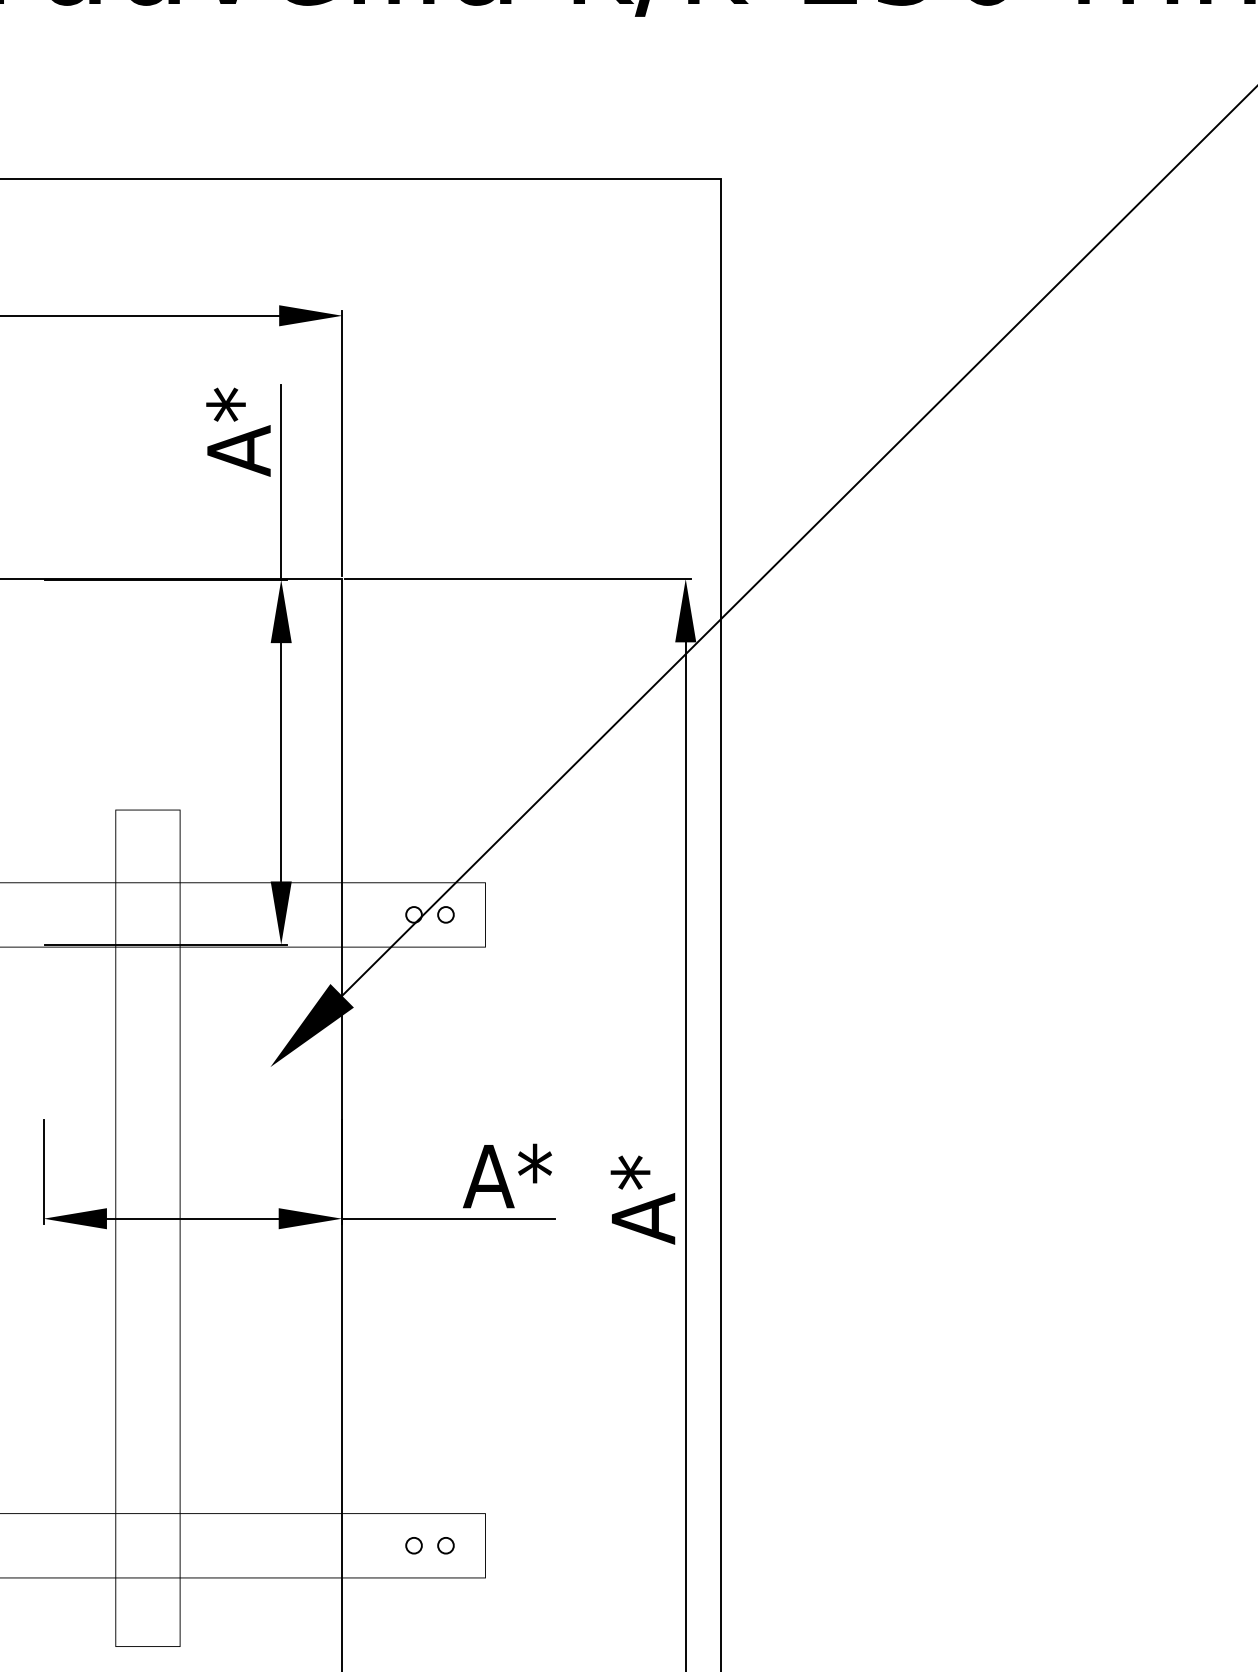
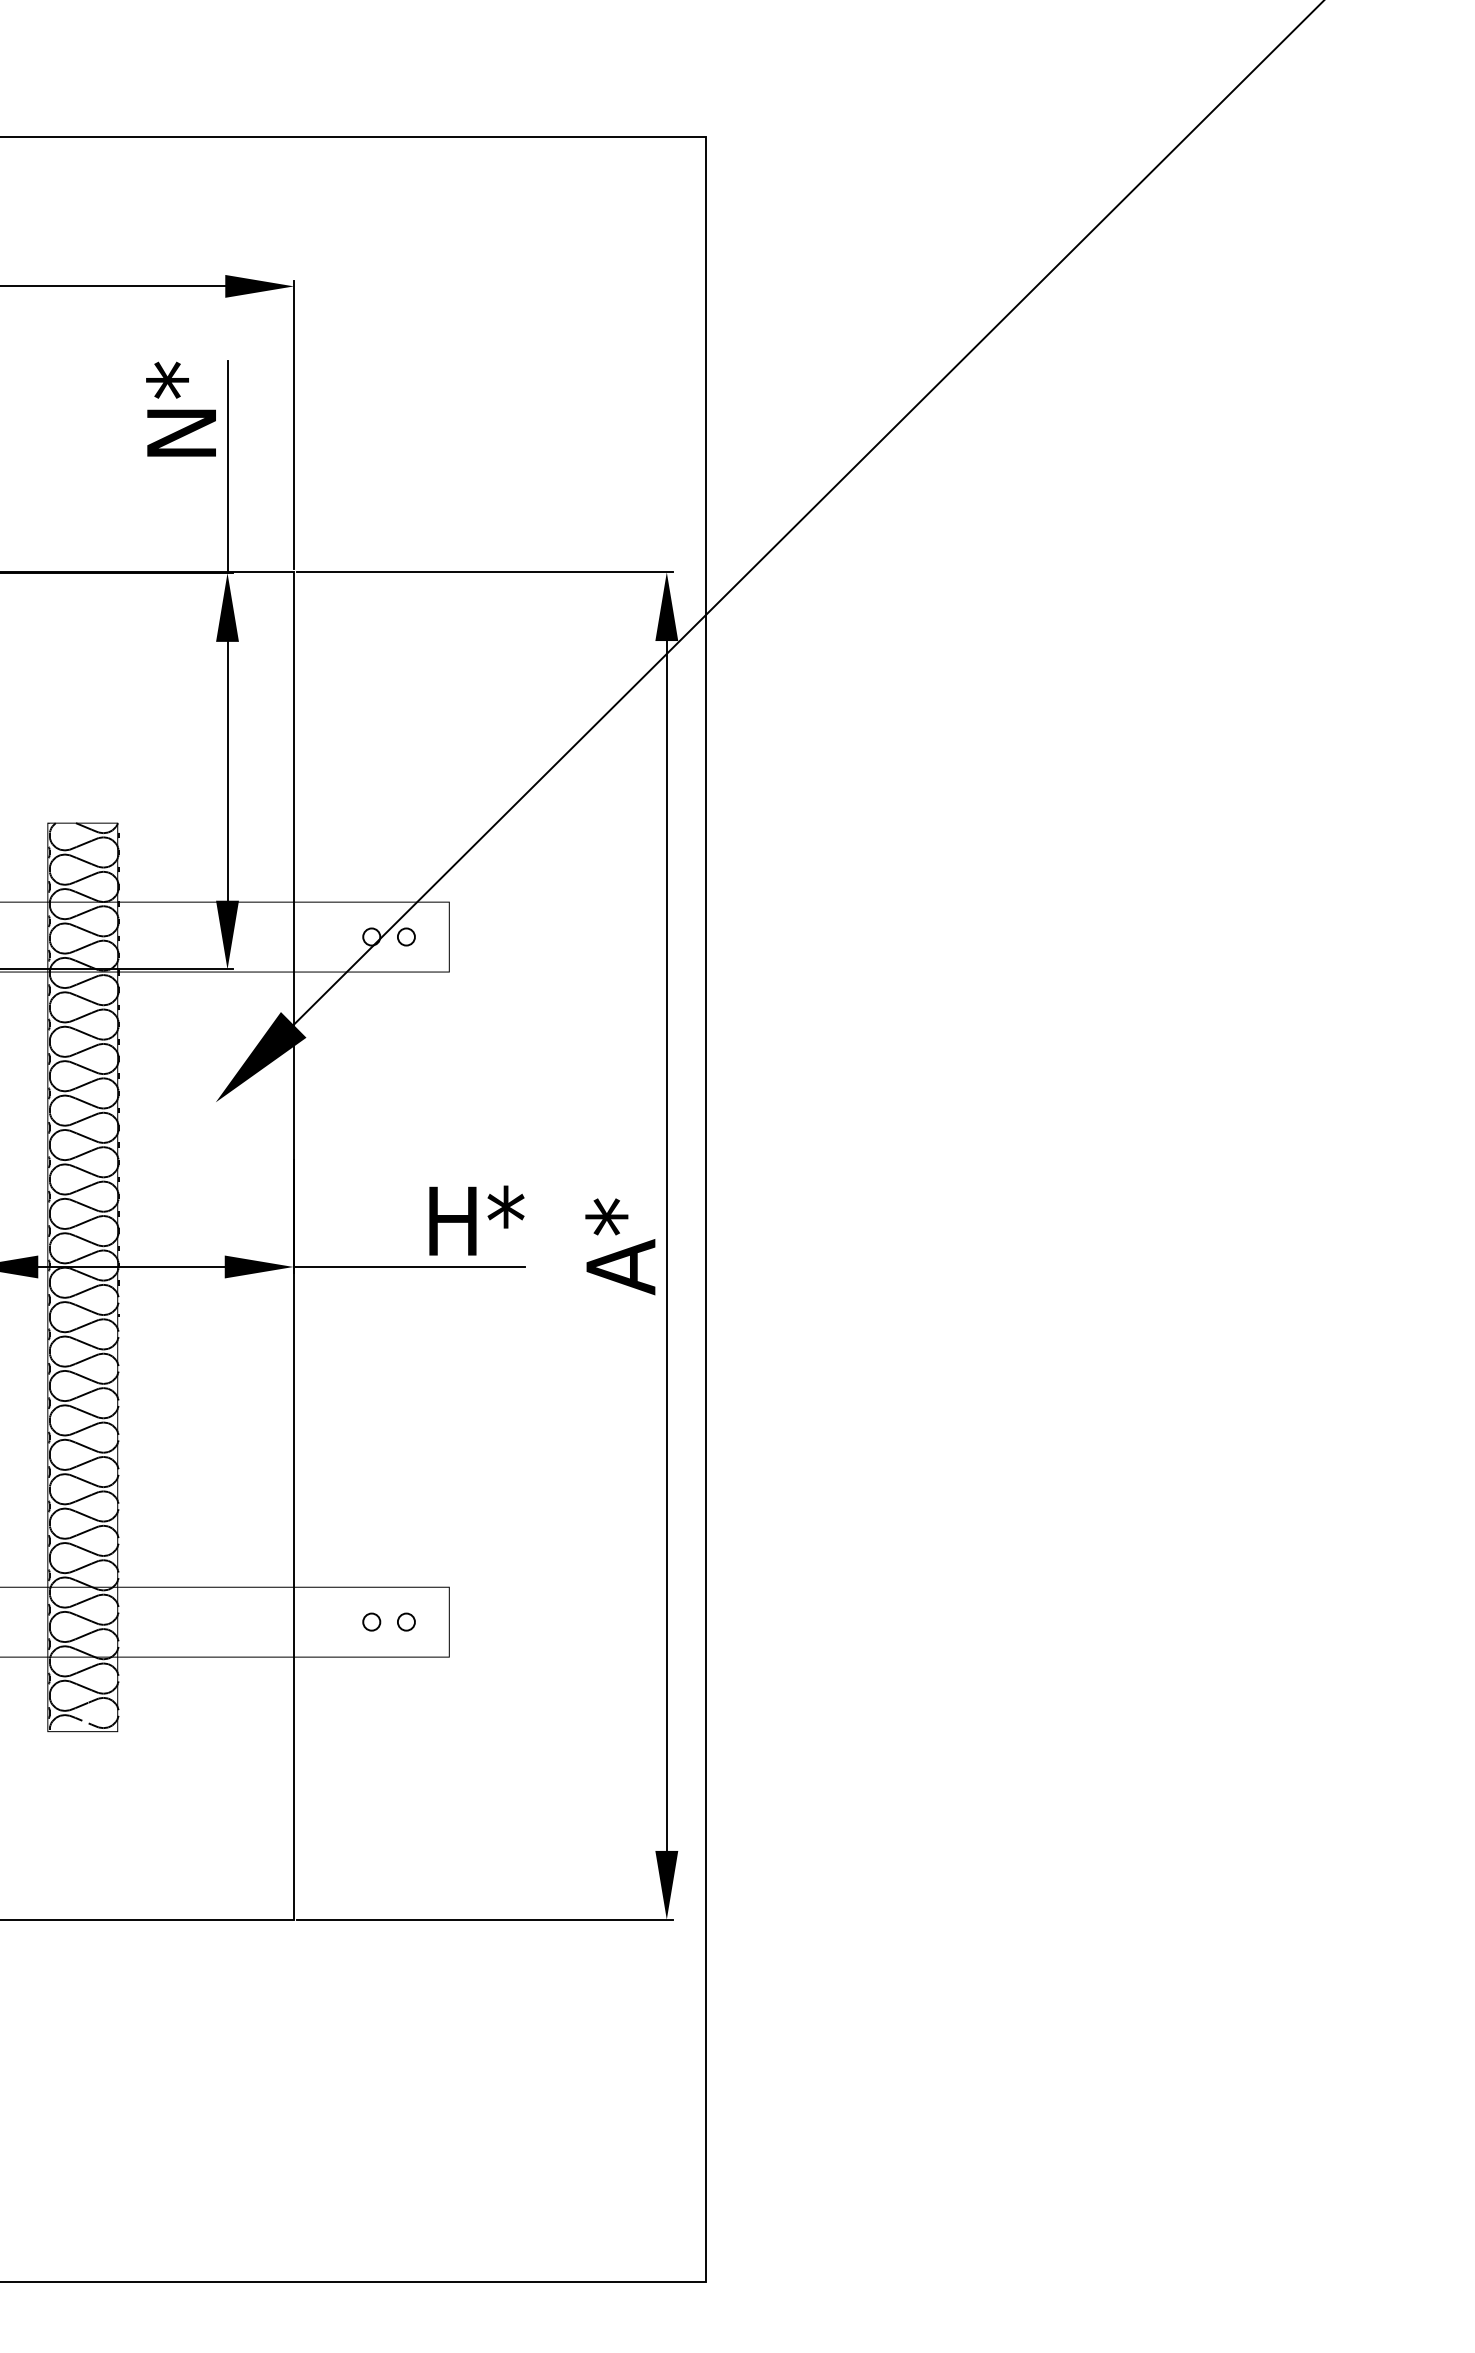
text: (237, 430) -> (180, 411), A* -> N*
text: (508, 1175) -> (474, 1220), A* -> H*
hatch: (148, 1227) -> (83, 1276), added

